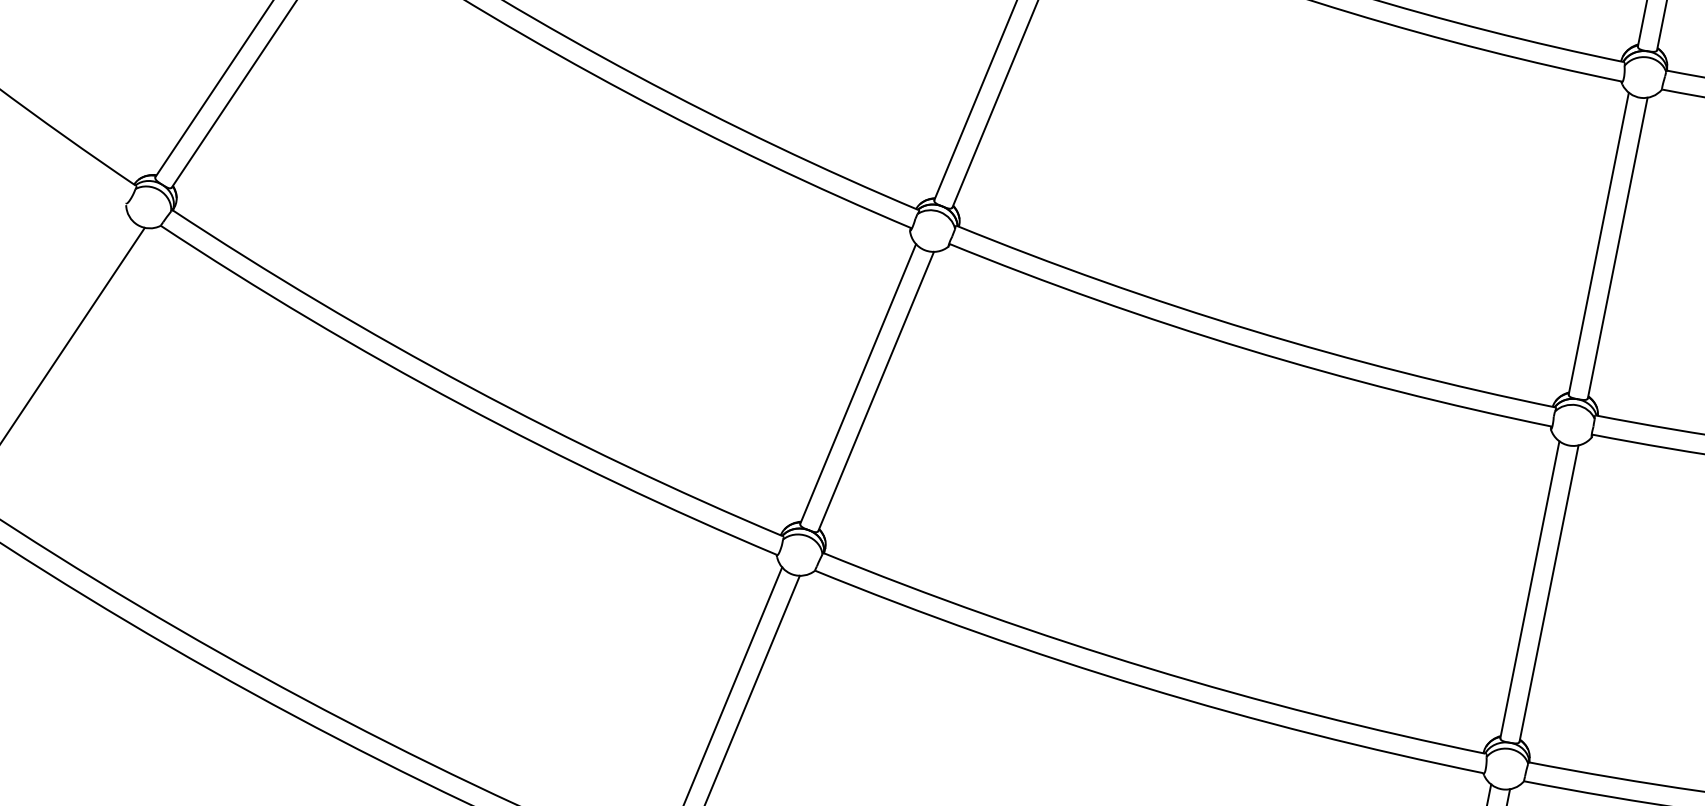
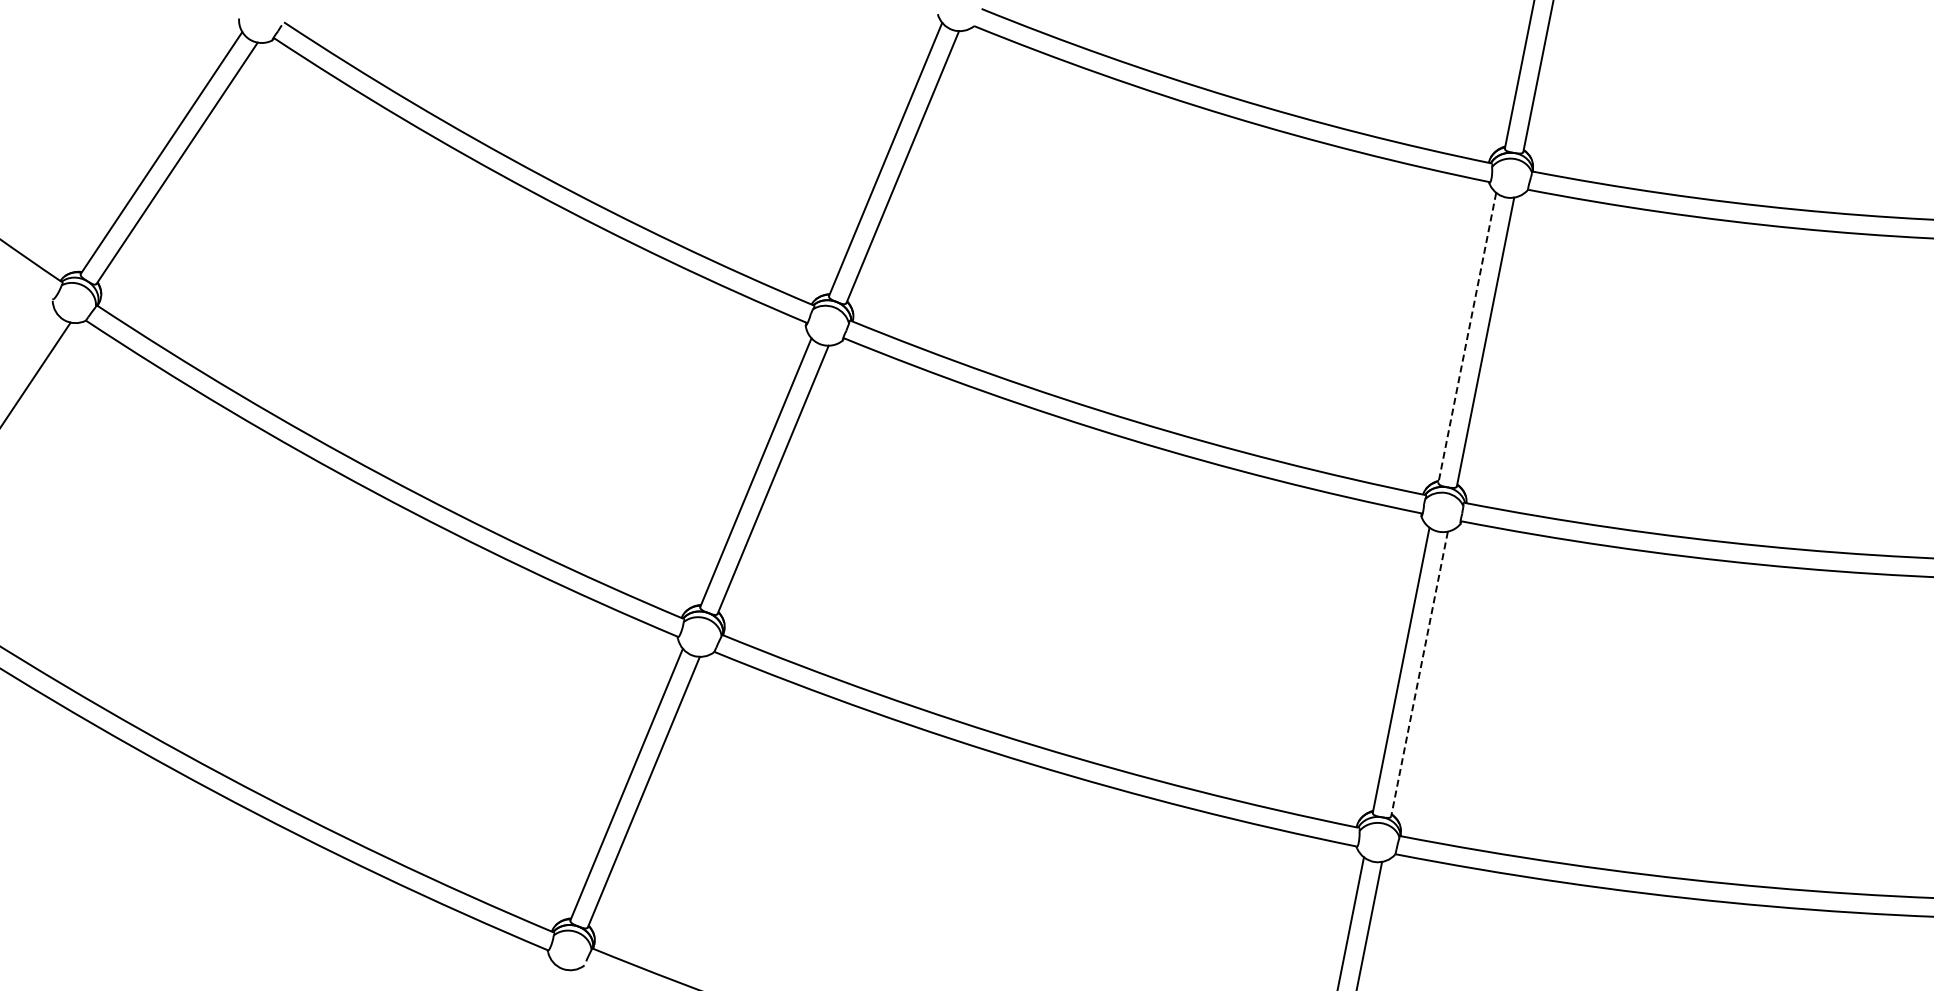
line: (1598, 243) -> (1467, 337), solid -> dashed
line: (1548, 594) -> (1419, 674), solid -> dashed

